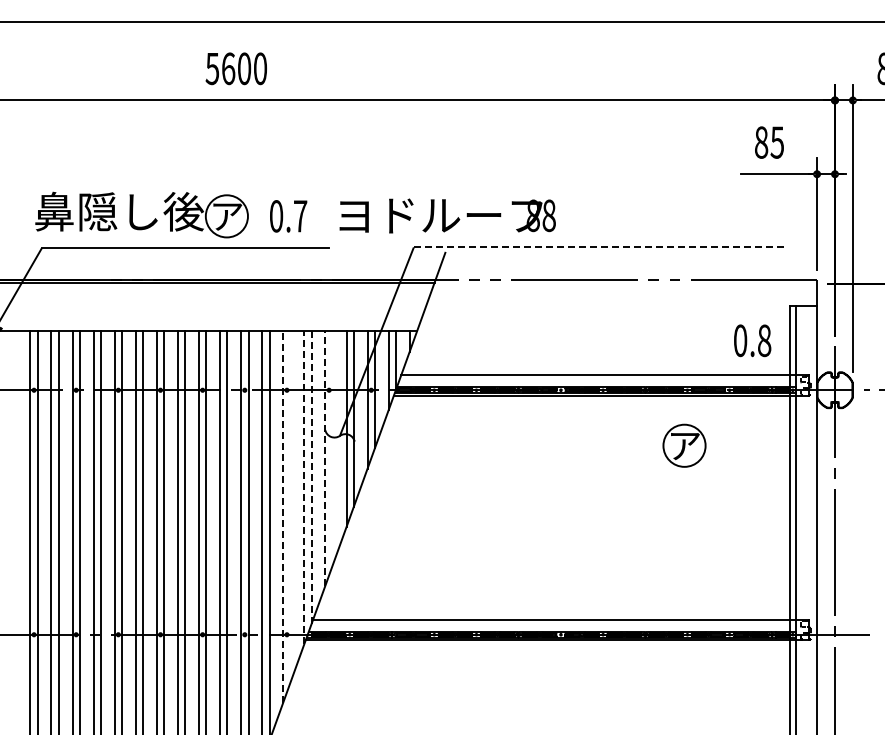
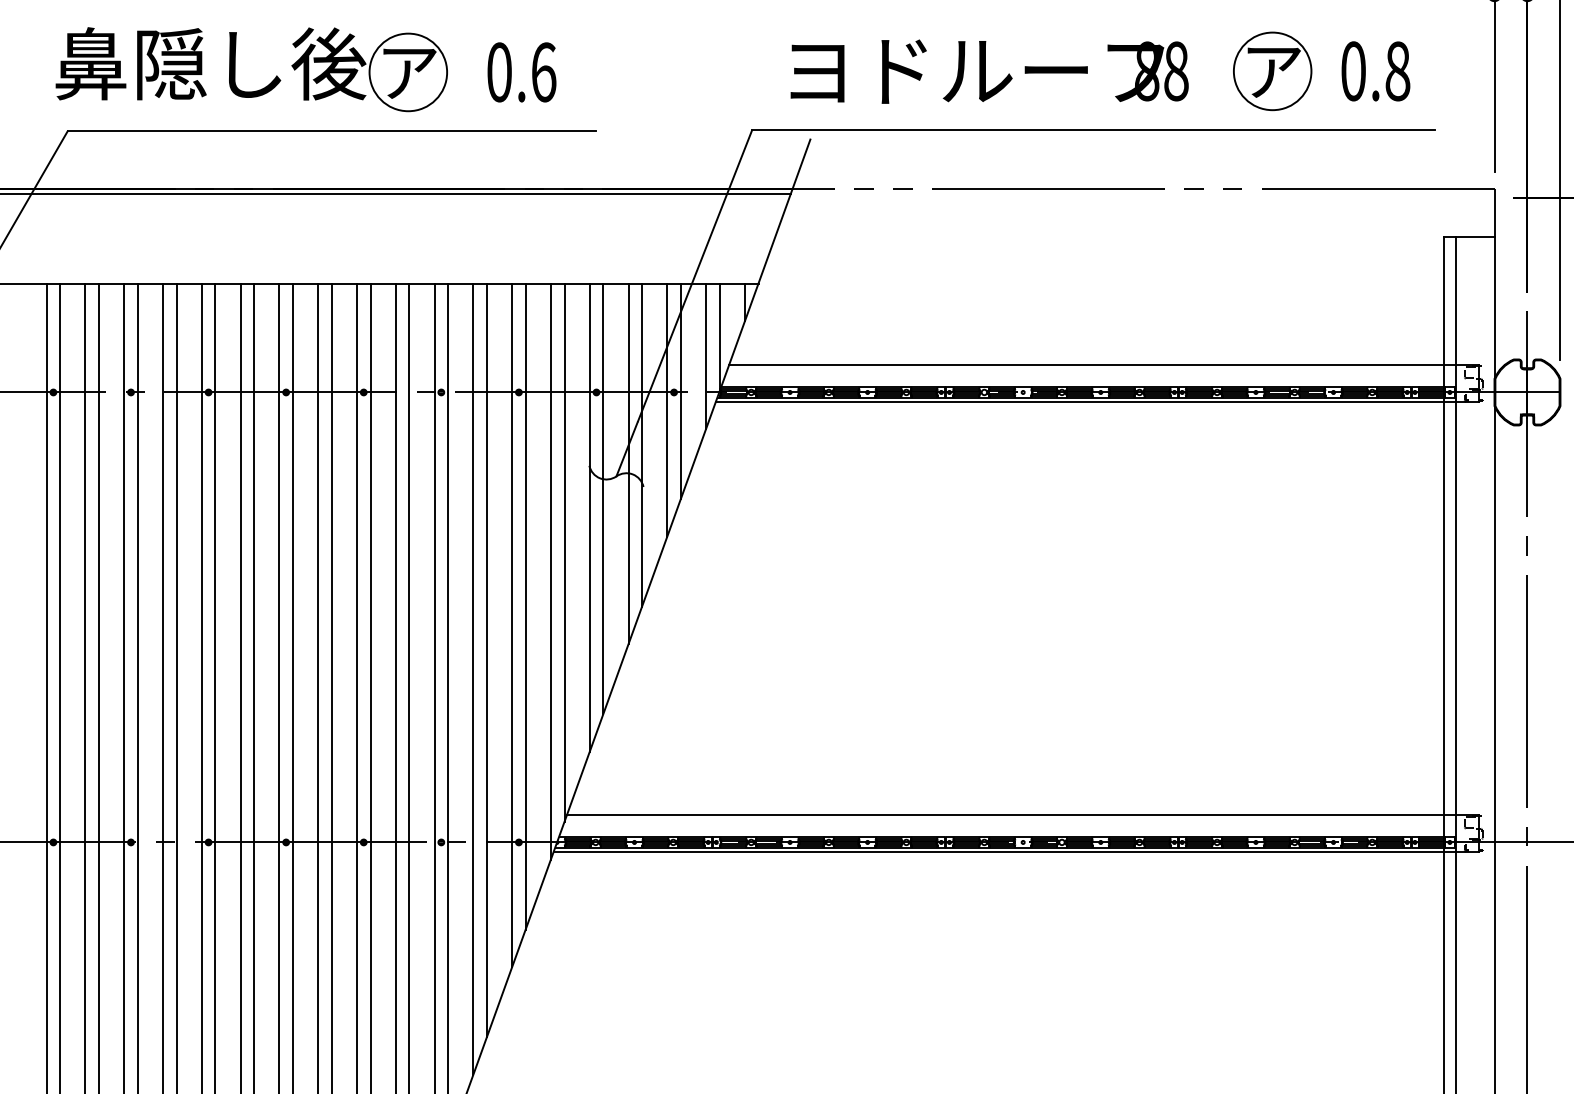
text: (447, 215) -> (989, 70), moved
text: (300, 216) -> (543, 72), 0.7 -> 0.6
line: (599, 247) -> (1094, 129), dashed -> solid
text: (752, 340) -> (1375, 70), moved
part: (684, 445) -> (1272, 70), moved
line: (332, 448) -> (602, 499), added
line: (325, 457) -> (589, 516), dashed -> solid
line: (311, 476) -> (564, 551), dashed -> solid
line: (304, 487) -> (551, 571), dashed -> solid
line: (290, 506) -> (525, 606), added
line: (283, 516) -> (512, 624), dashed -> solid

